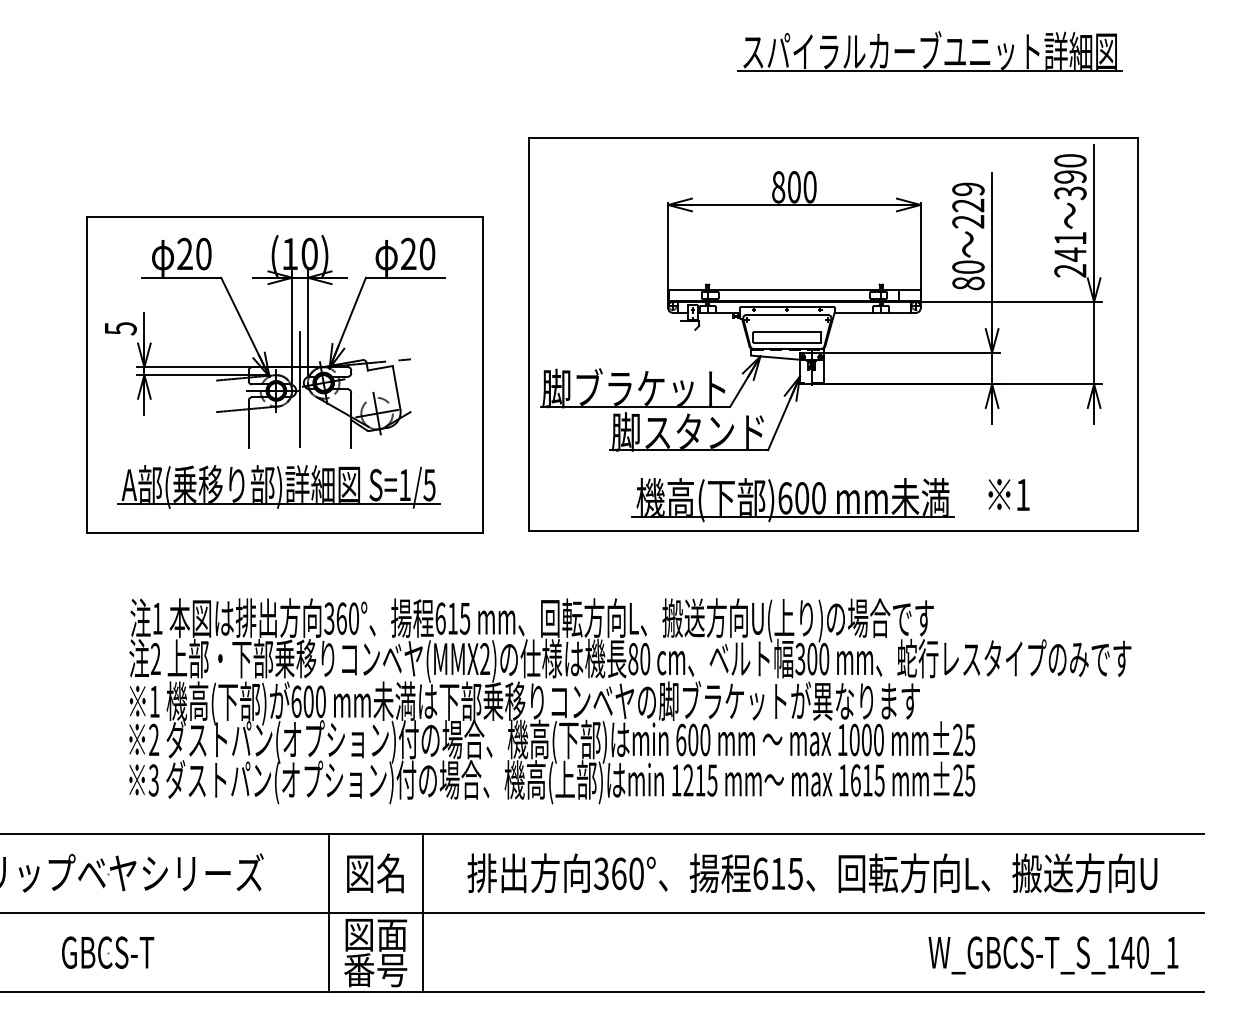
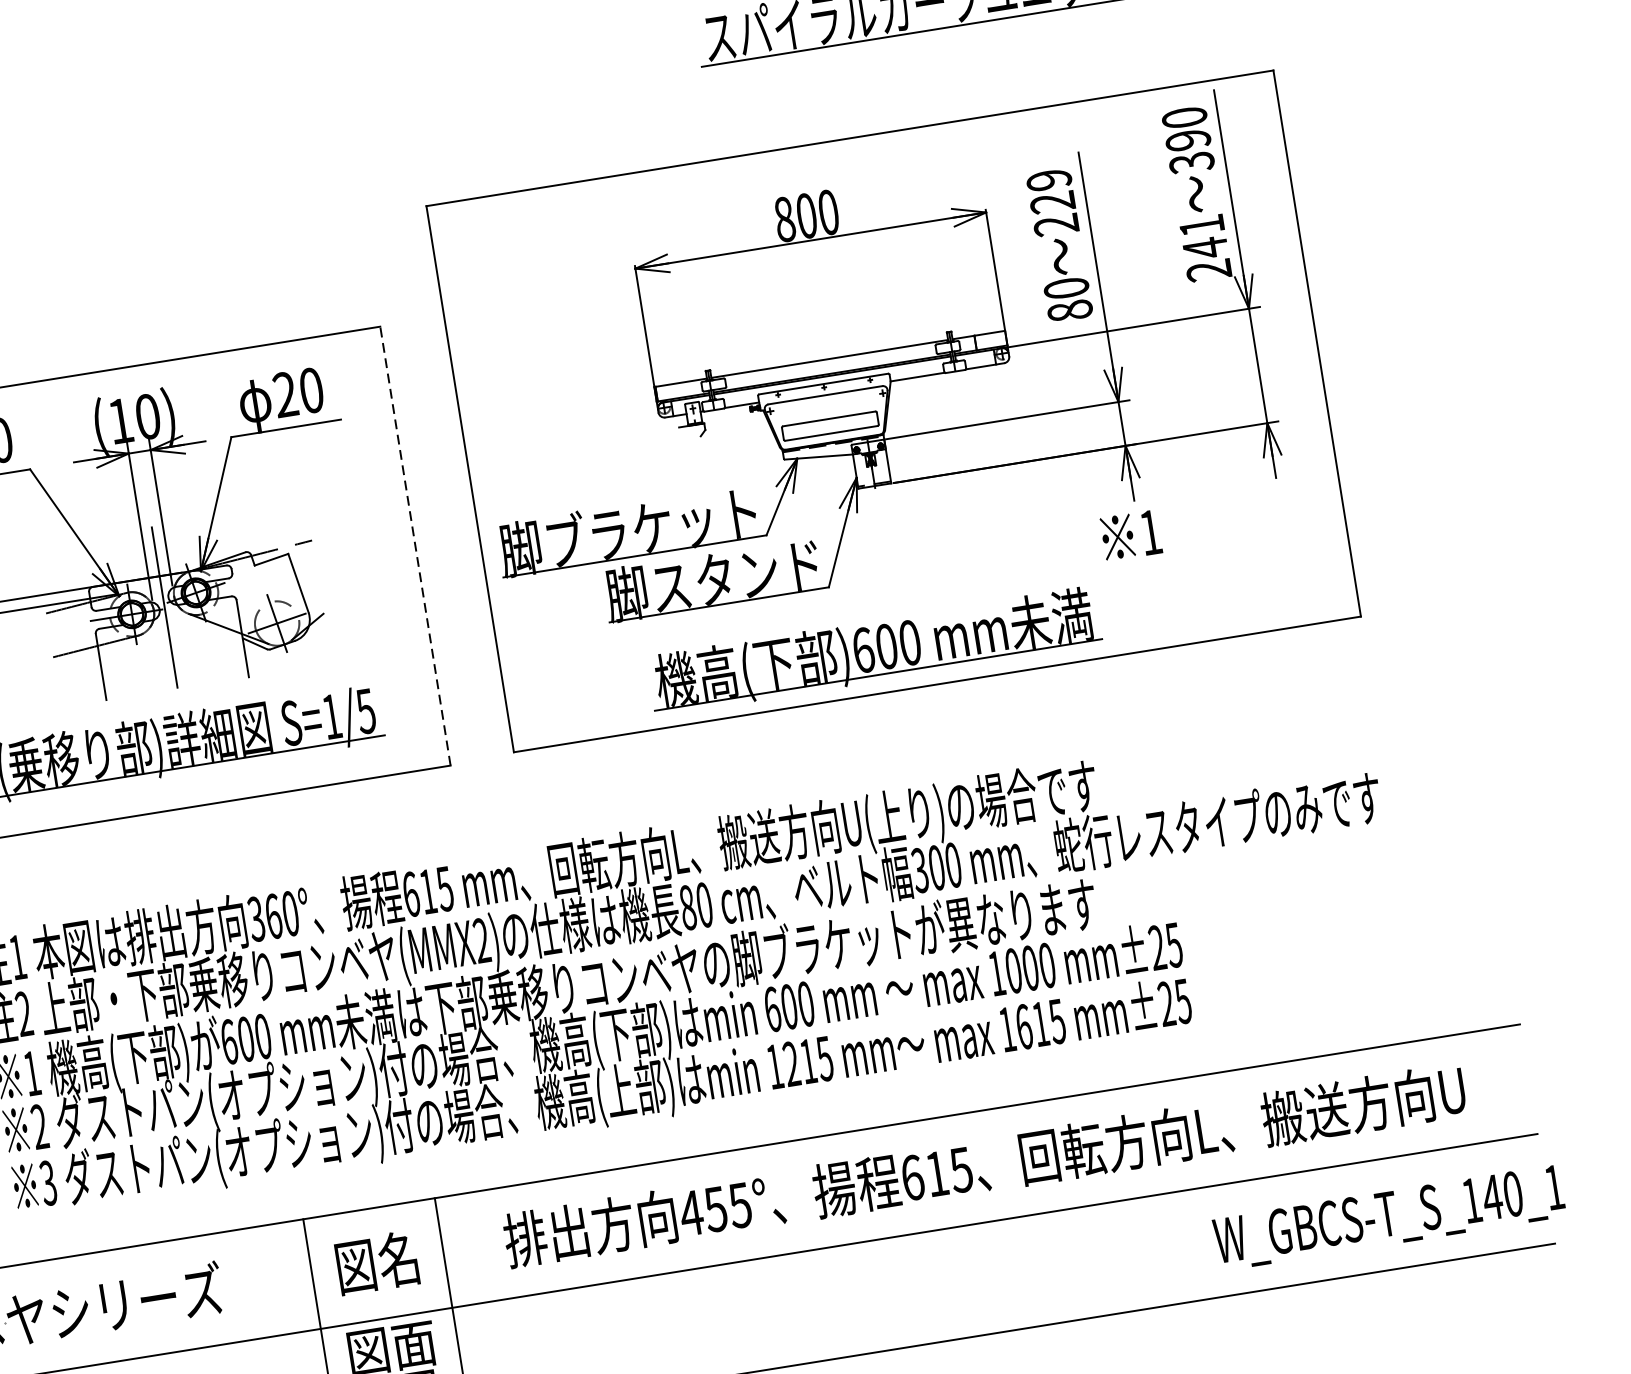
line: (482, 374) -> (414, 545), solid -> dashed
text: (1008, 494) -> (1130, 535), moved
text: (618, 873) -> (715, 1209), 360° -> 455°
text: (1053, 955) -> (1389, 1217), moved

